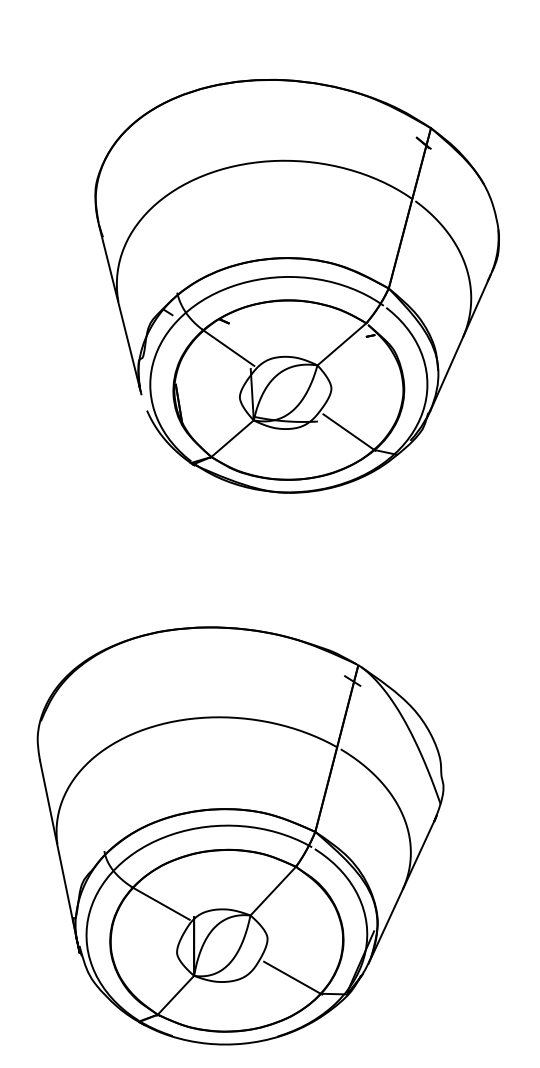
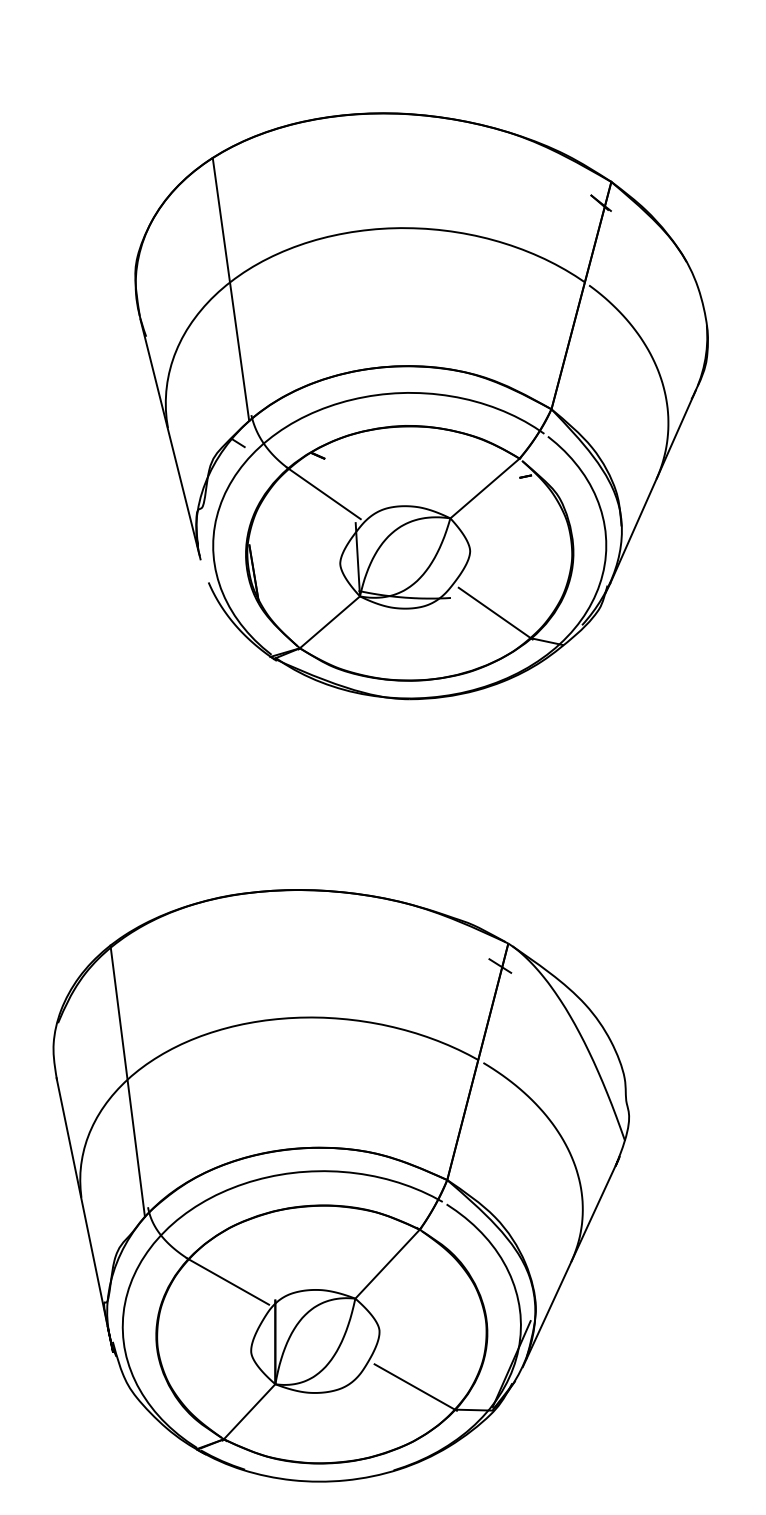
line: (162, 204) -> (230, 289), added
line: (89, 761) -> (127, 1080), added

